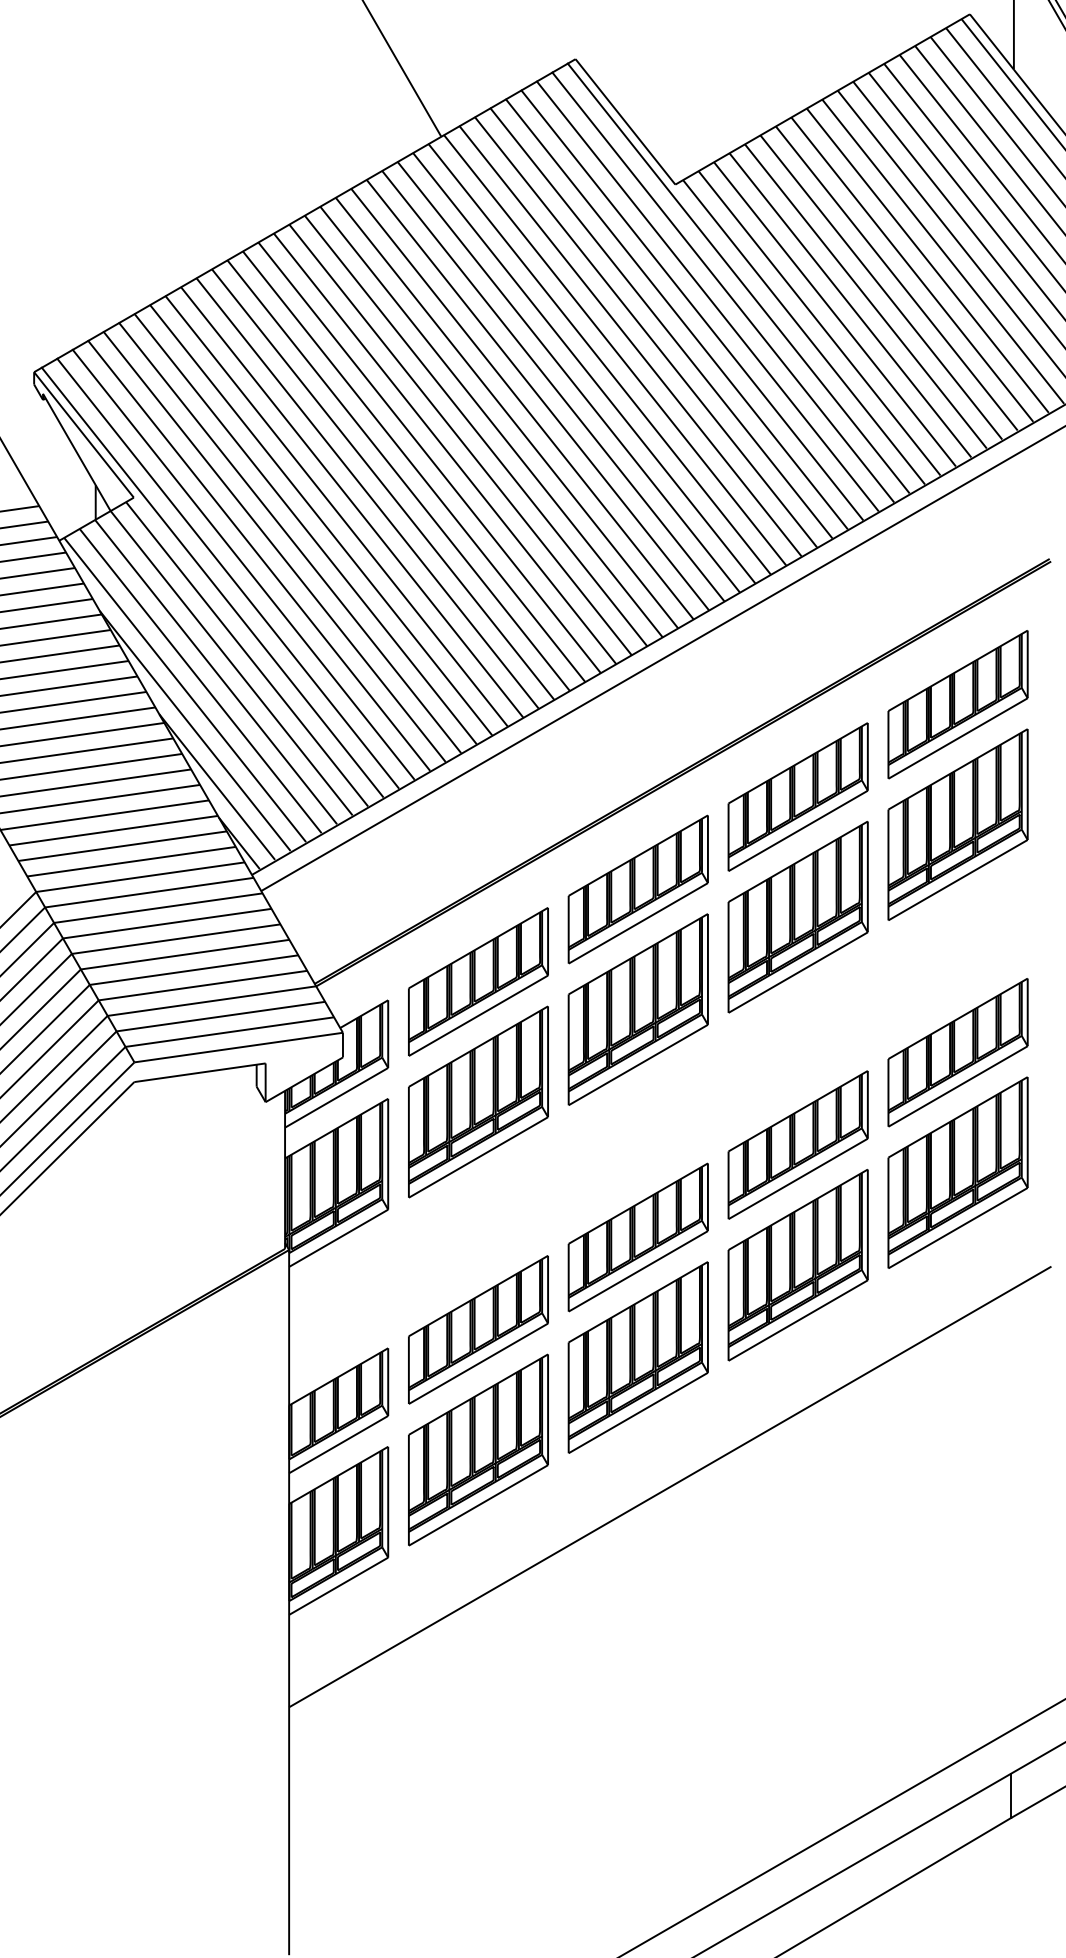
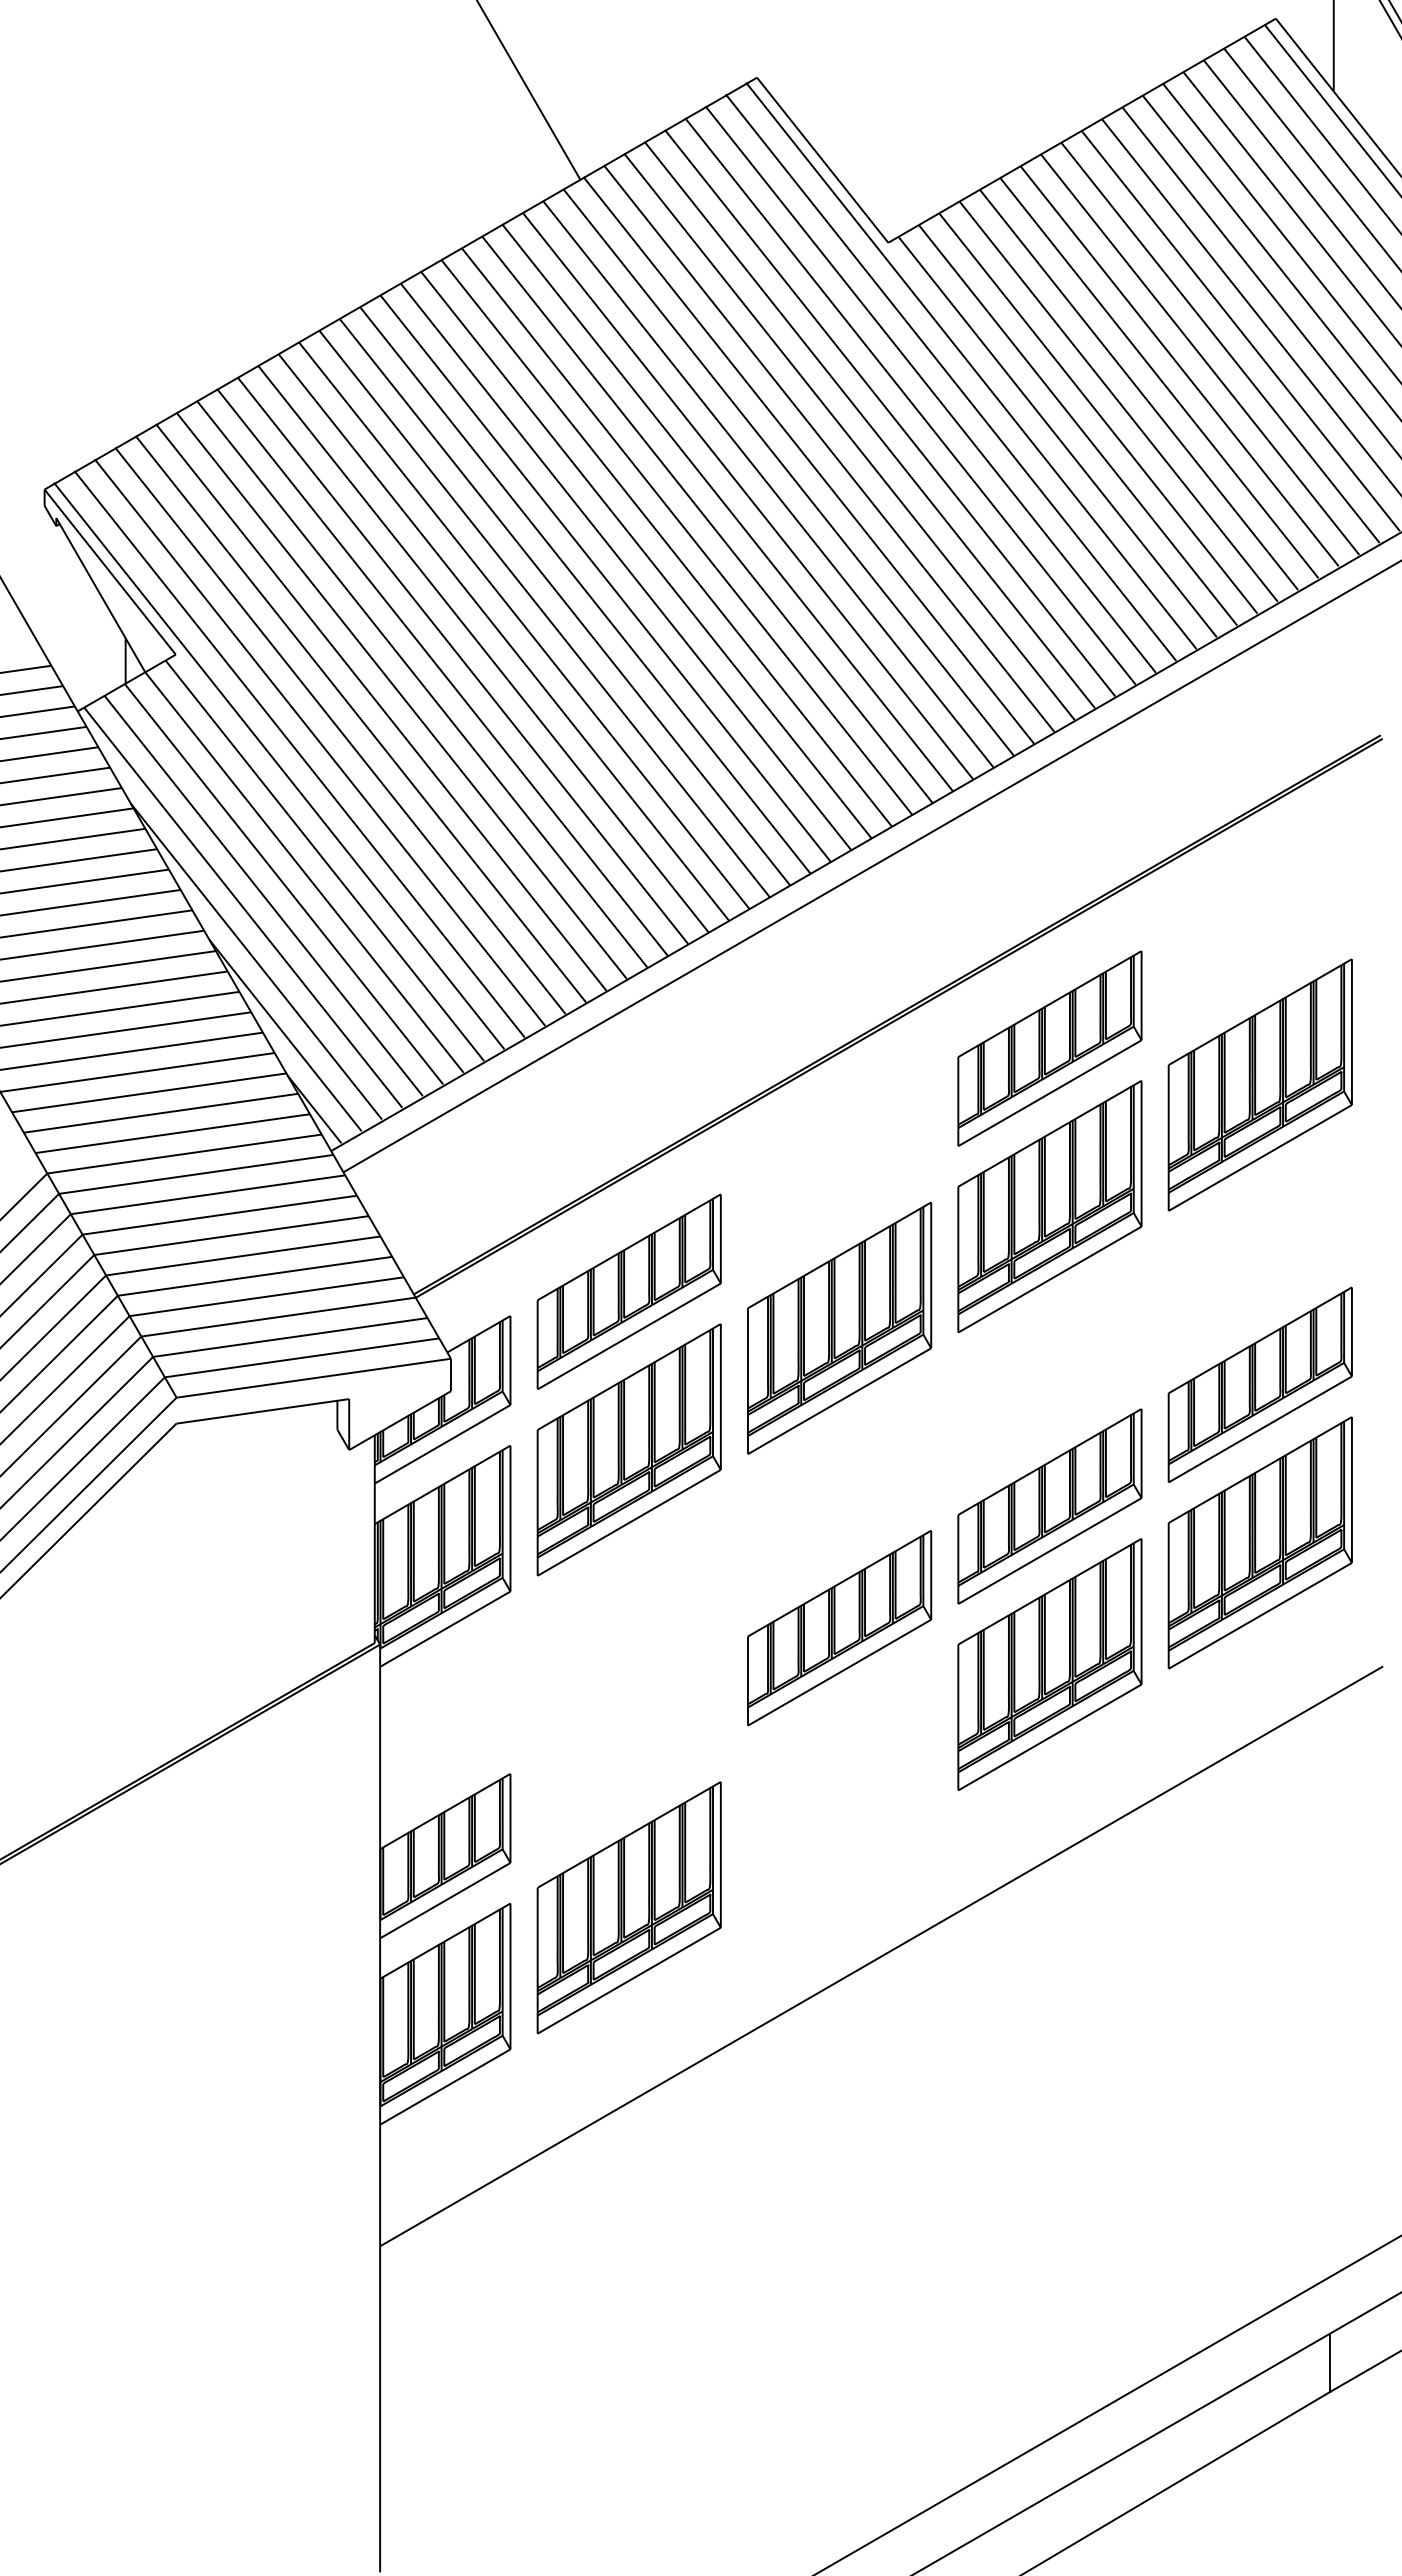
part: (957, 705) -> (1259, 927), removed
part: (638, 889) -> (839, 1170), removed
part: (477, 1329) -> (628, 1749), removed
part: (638, 1357) -> (839, 1785), removed

